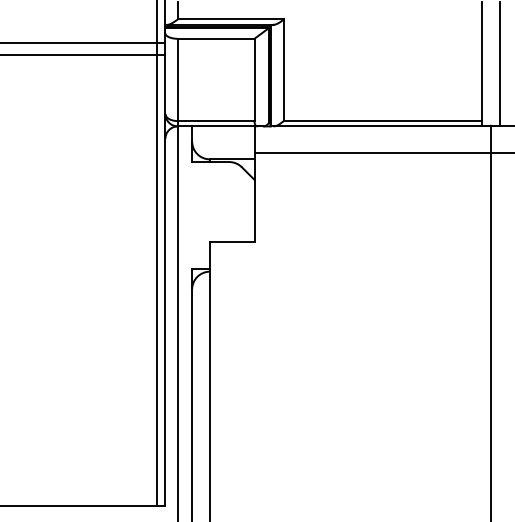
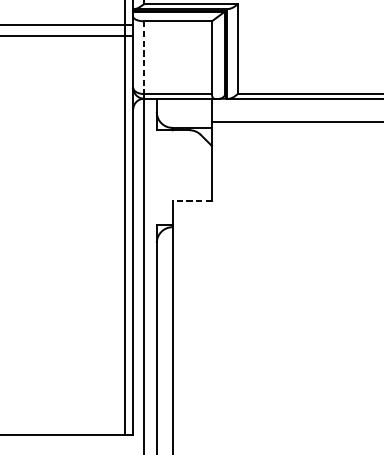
line: (177, 80) -> (143, 58), solid -> dashed
line: (231, 242) -> (191, 201), solid -> dashed

